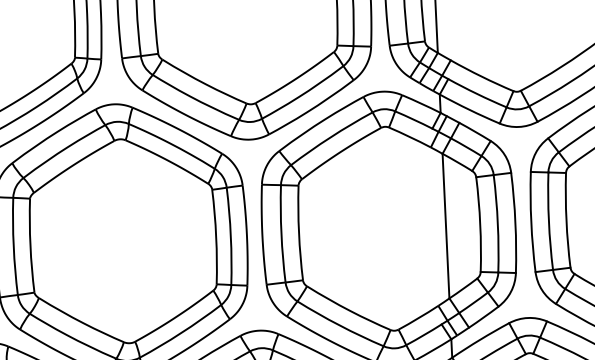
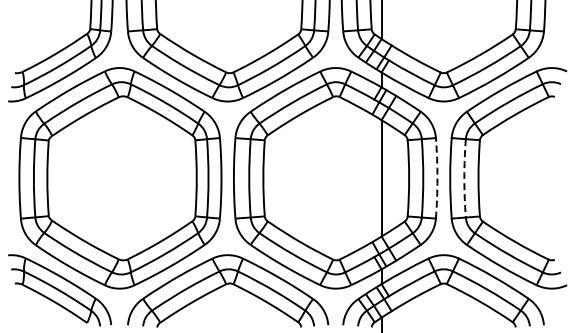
arc: (549, 221) -> (464, 178), solid -> dashed
arc: (515, 223) -> (437, 178), solid -> dashed

